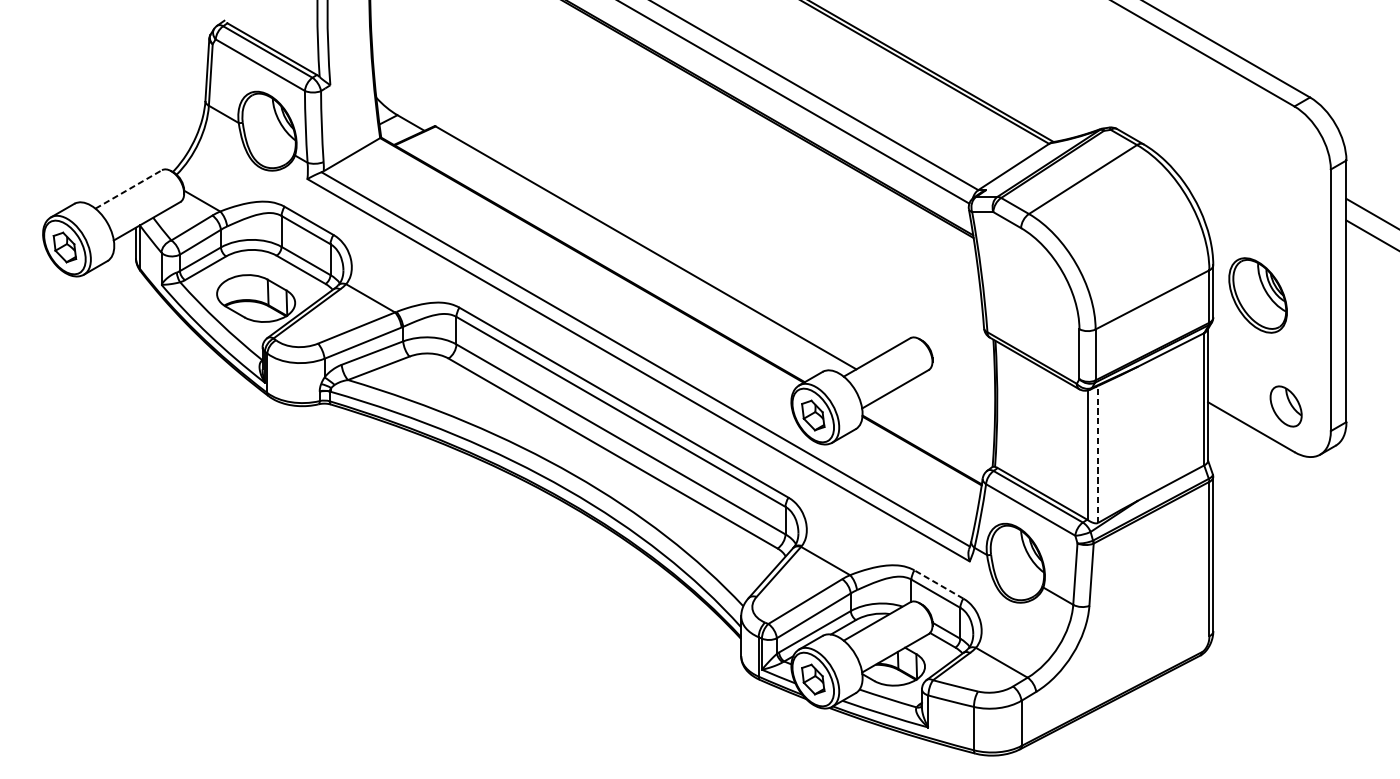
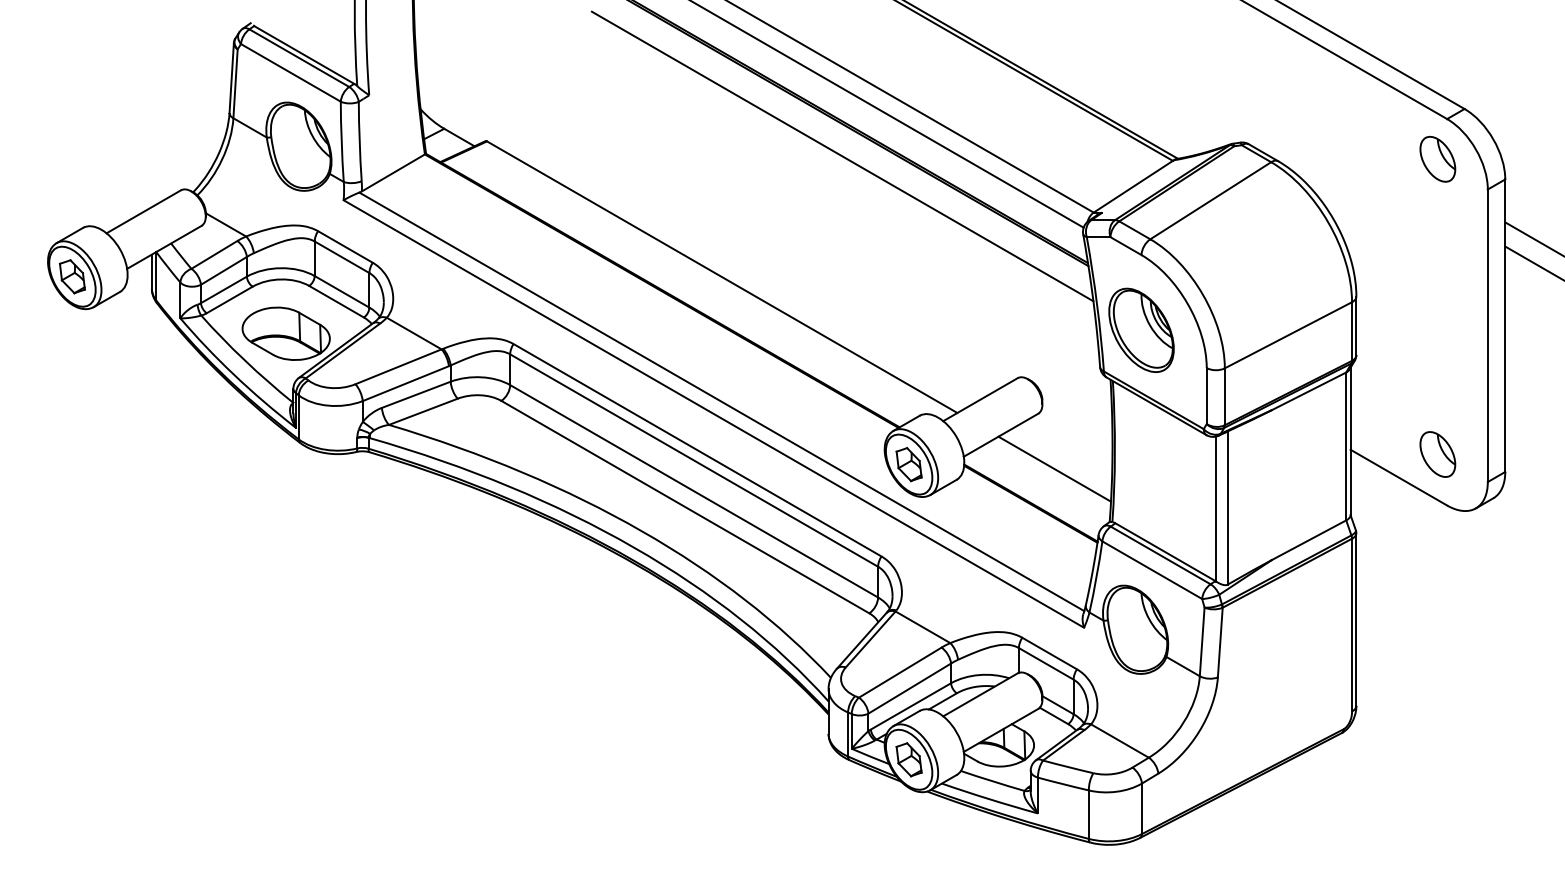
line: (753, 139) -> (842, 156), added
part: (1285, 141) -> (1437, 158), added
line: (128, 189) -> (143, 211), dashed -> solid
part: (1258, 294) -> (1141, 329), moved
line: (943, 419) -> (1054, 468), added
line: (1098, 454) -> (1227, 508), dashed -> solid
line: (938, 584) -> (1049, 653), dashed -> solid

